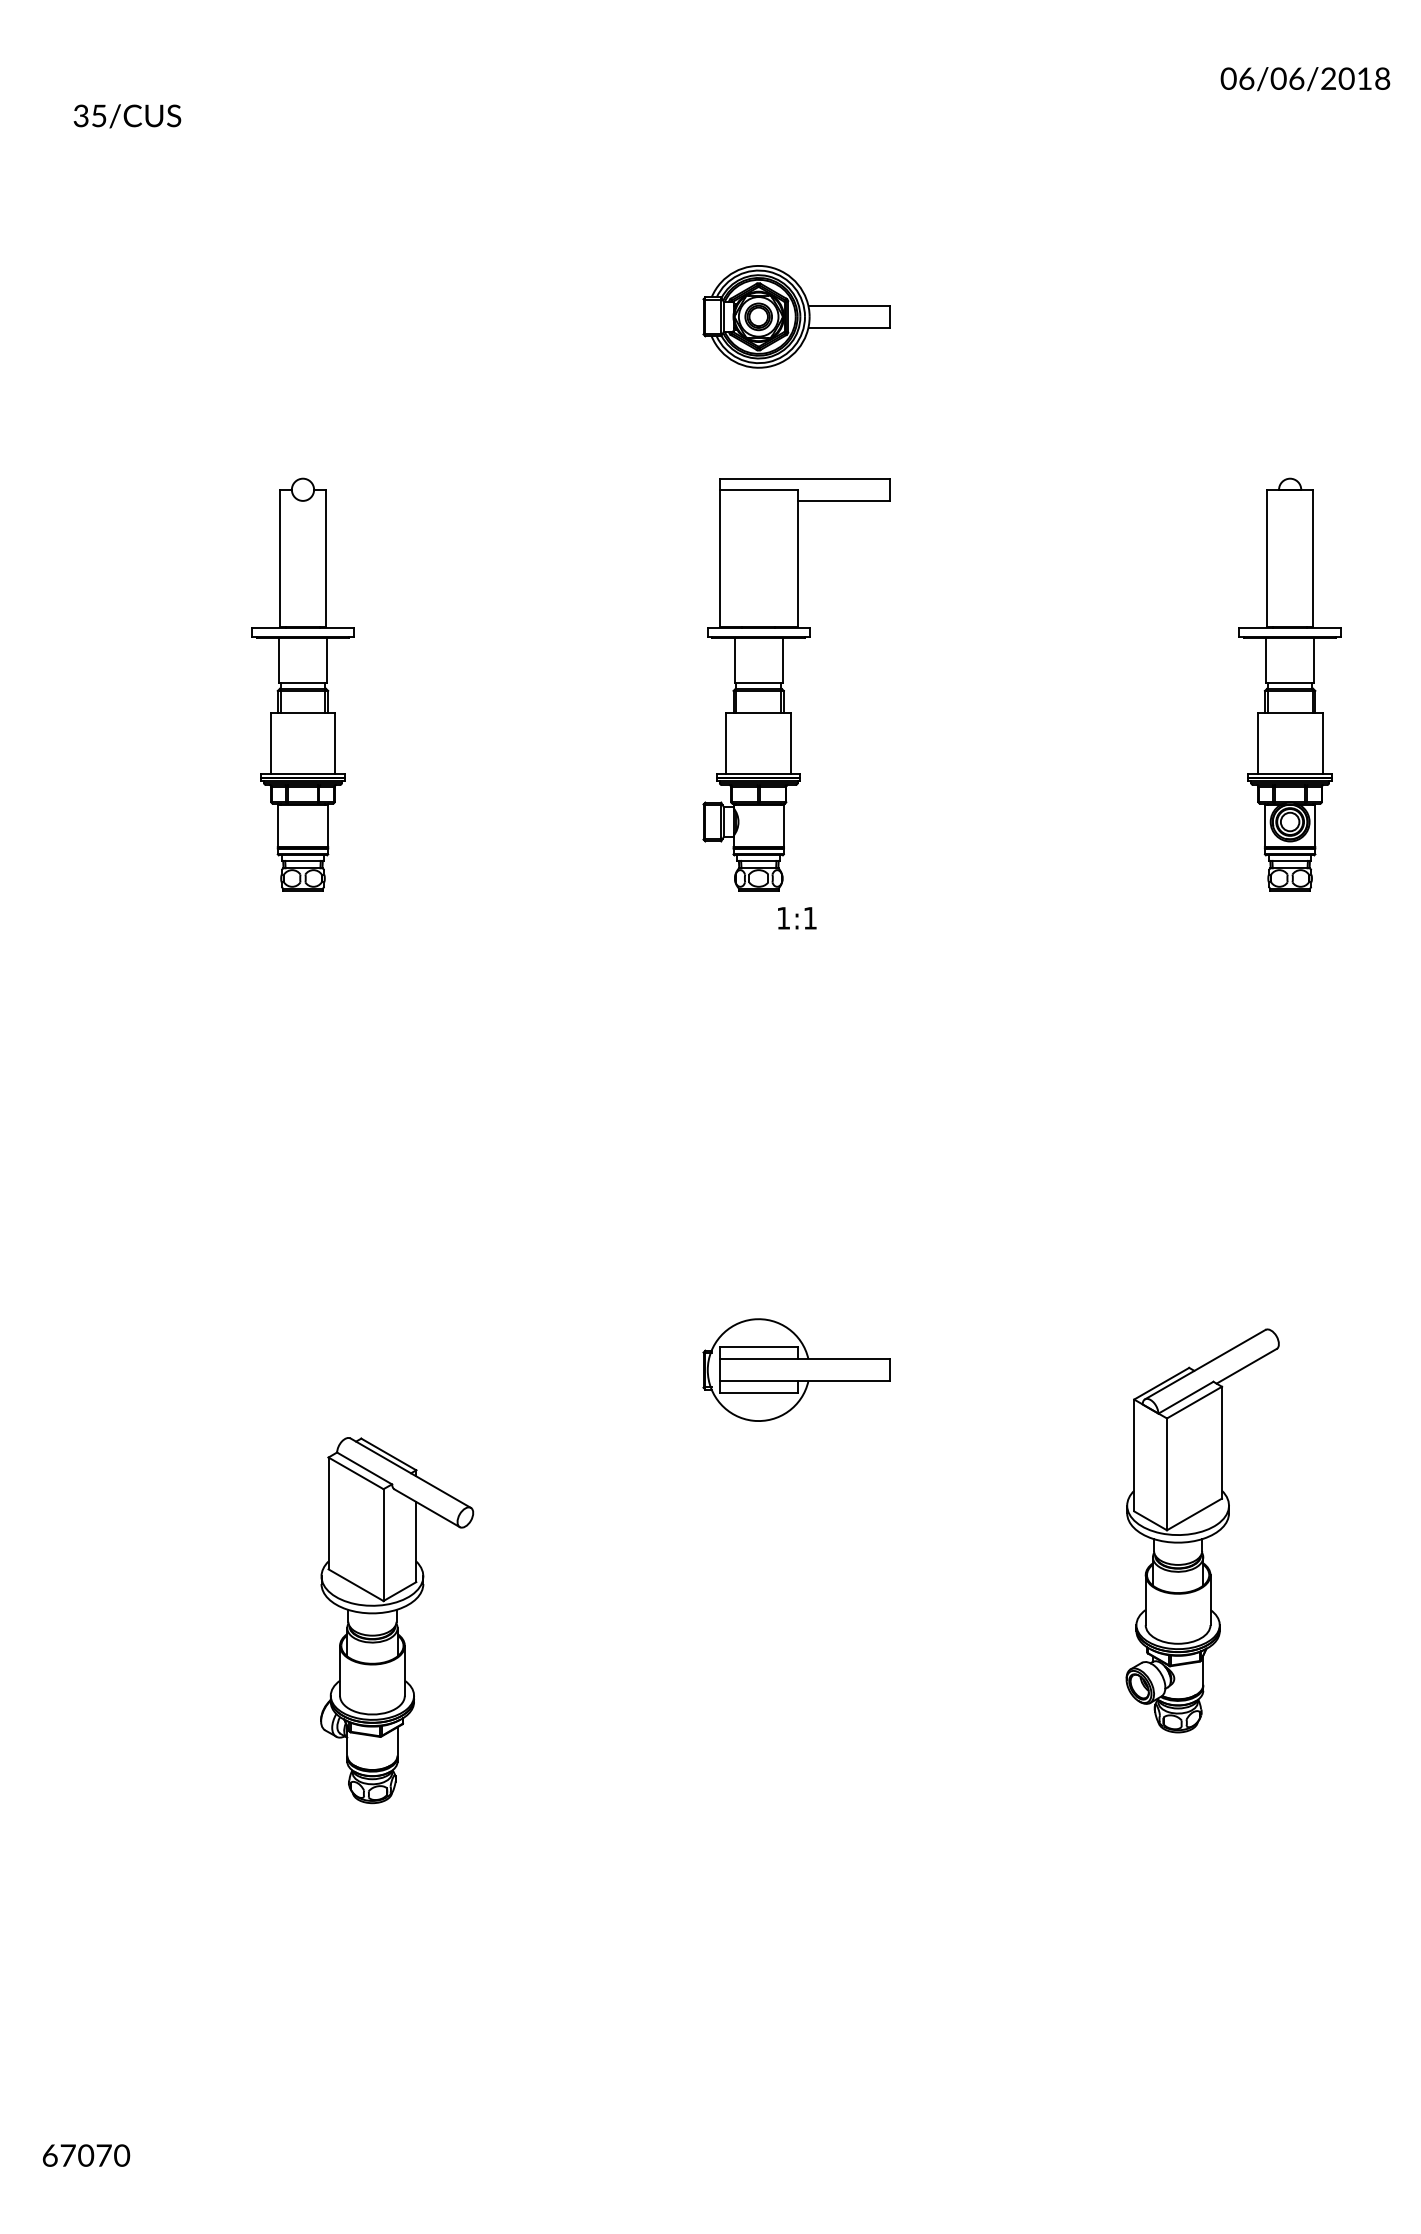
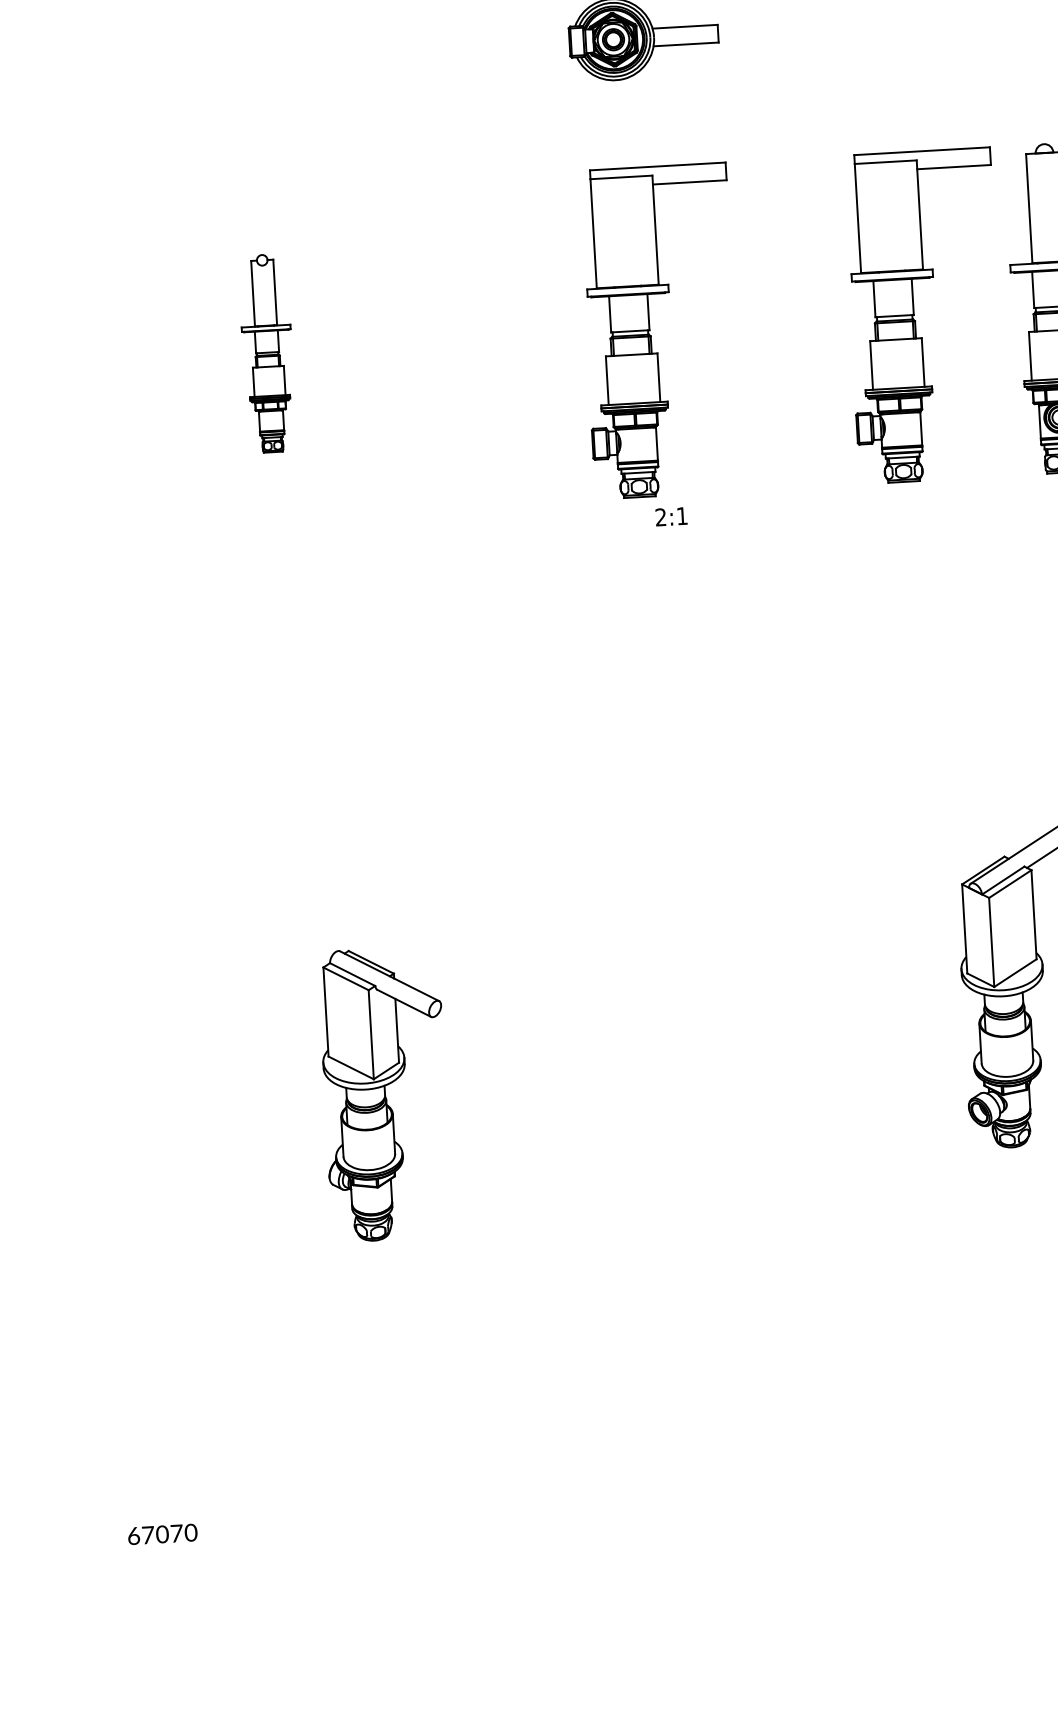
part: (1115, 683) -> (914, 315), added
part: (302, 684) -> (267, 353), size x0.6
text: (783, 917) -> (660, 516), 1:1 -> 2:1
part: (796, 1369) -> (691, 875), removed

